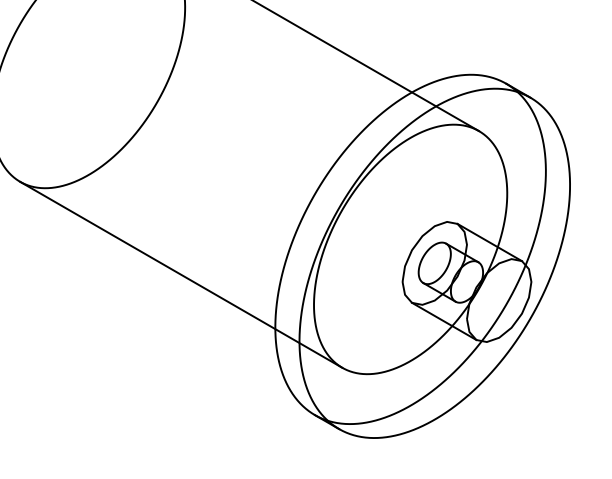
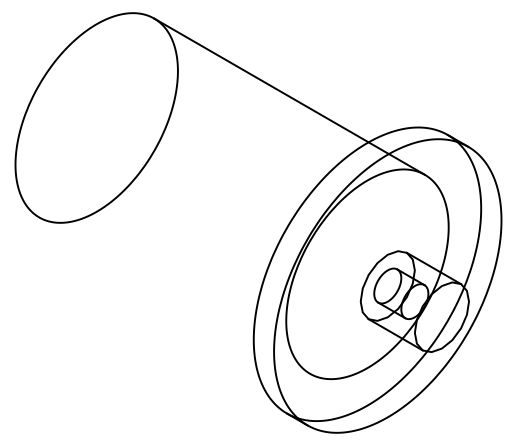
line: (181, 274) -> (174, 295), removed

